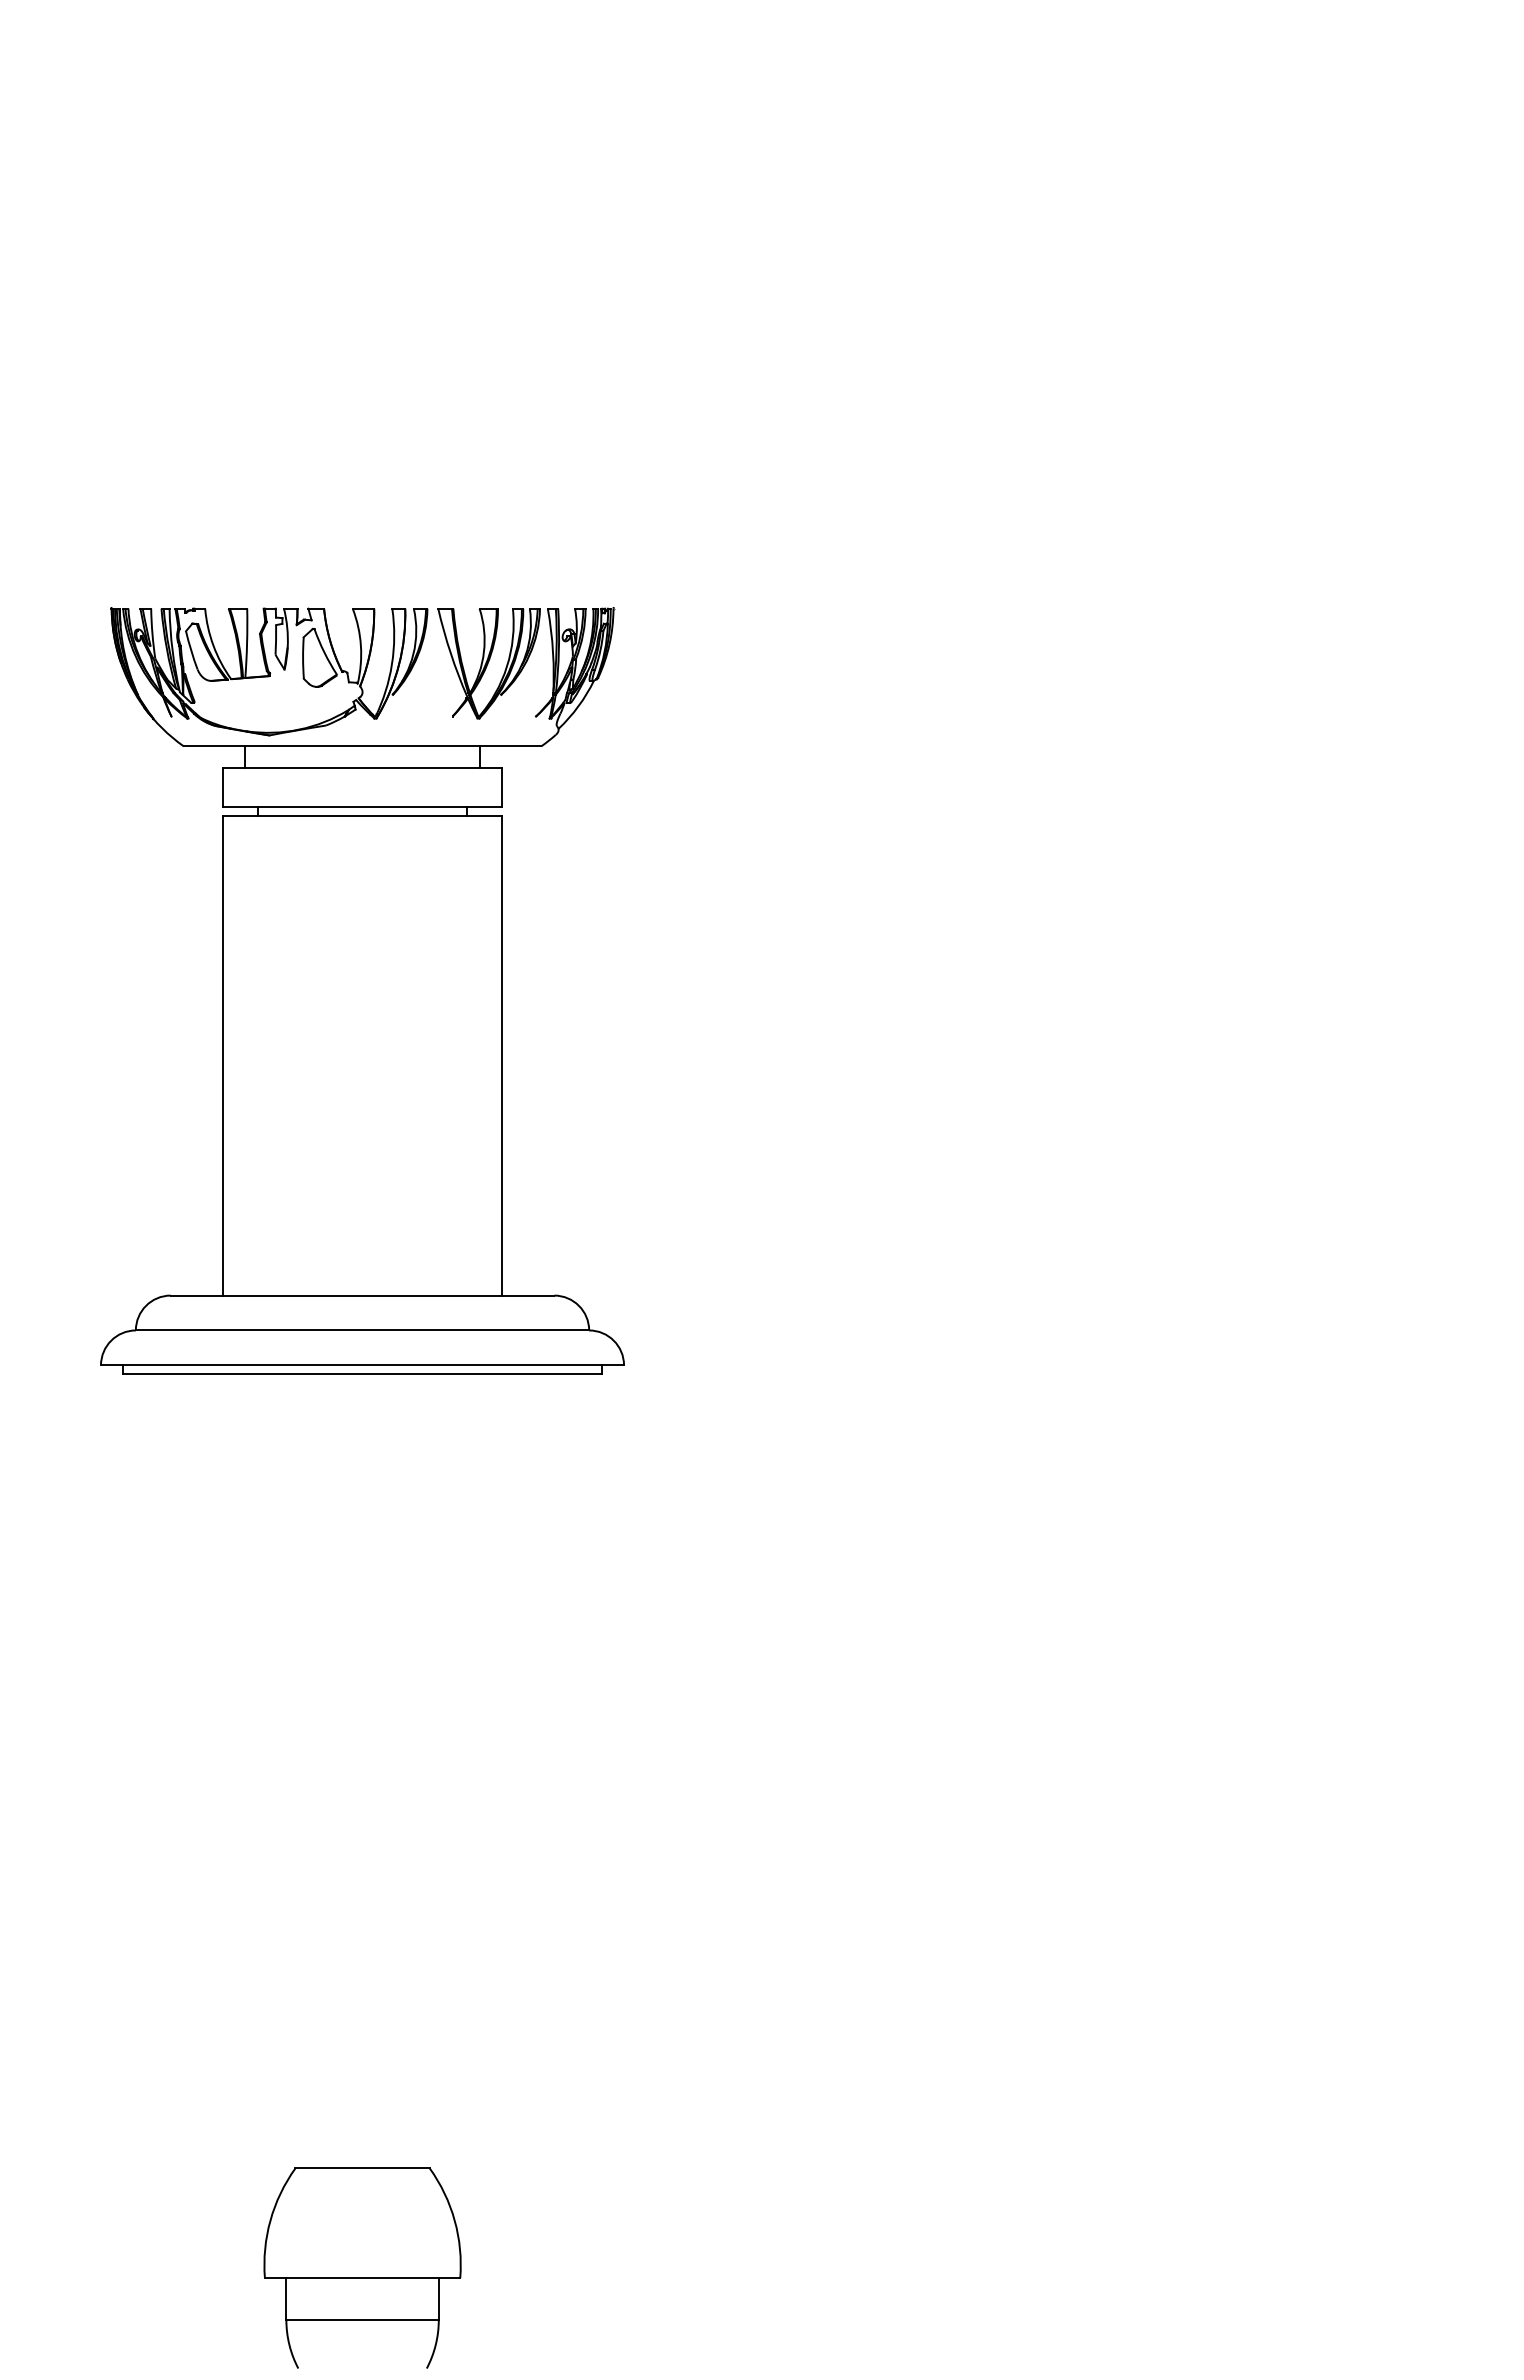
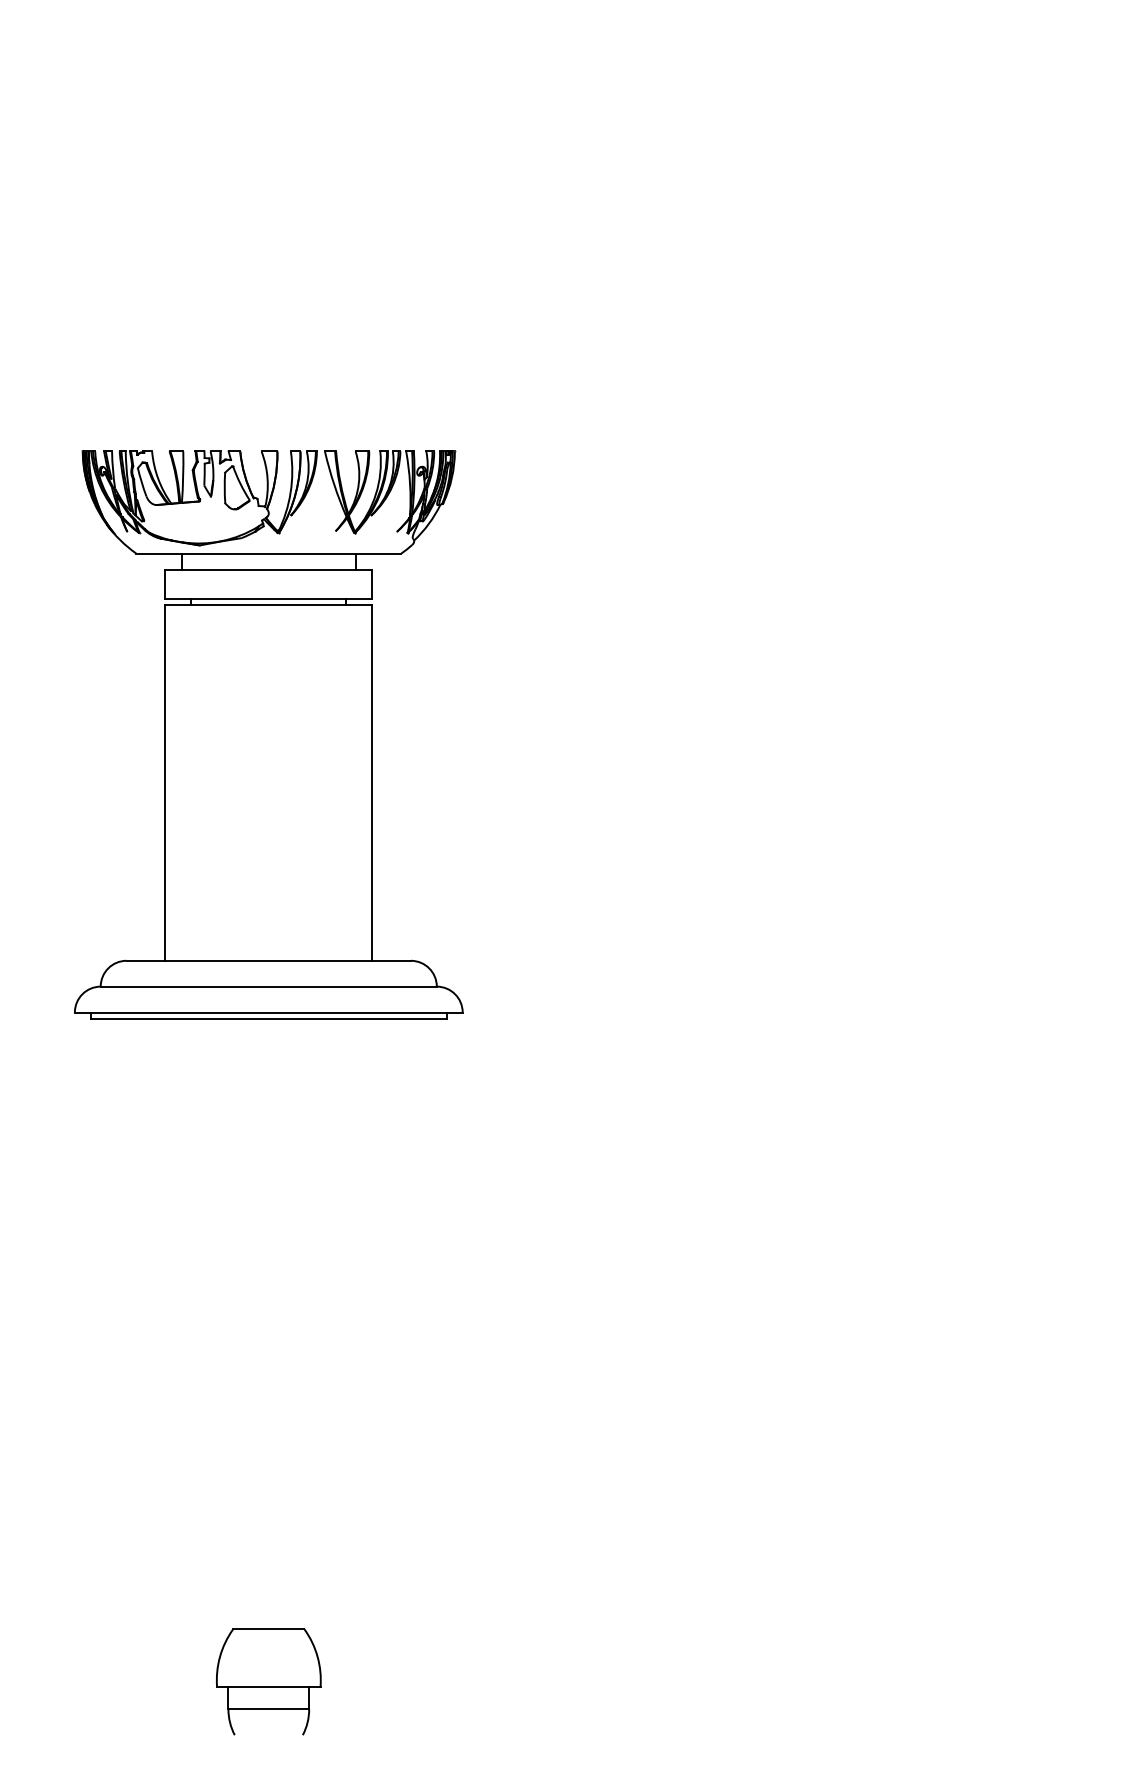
part: (362, 2268) -> (268, 1682), size x0.71

